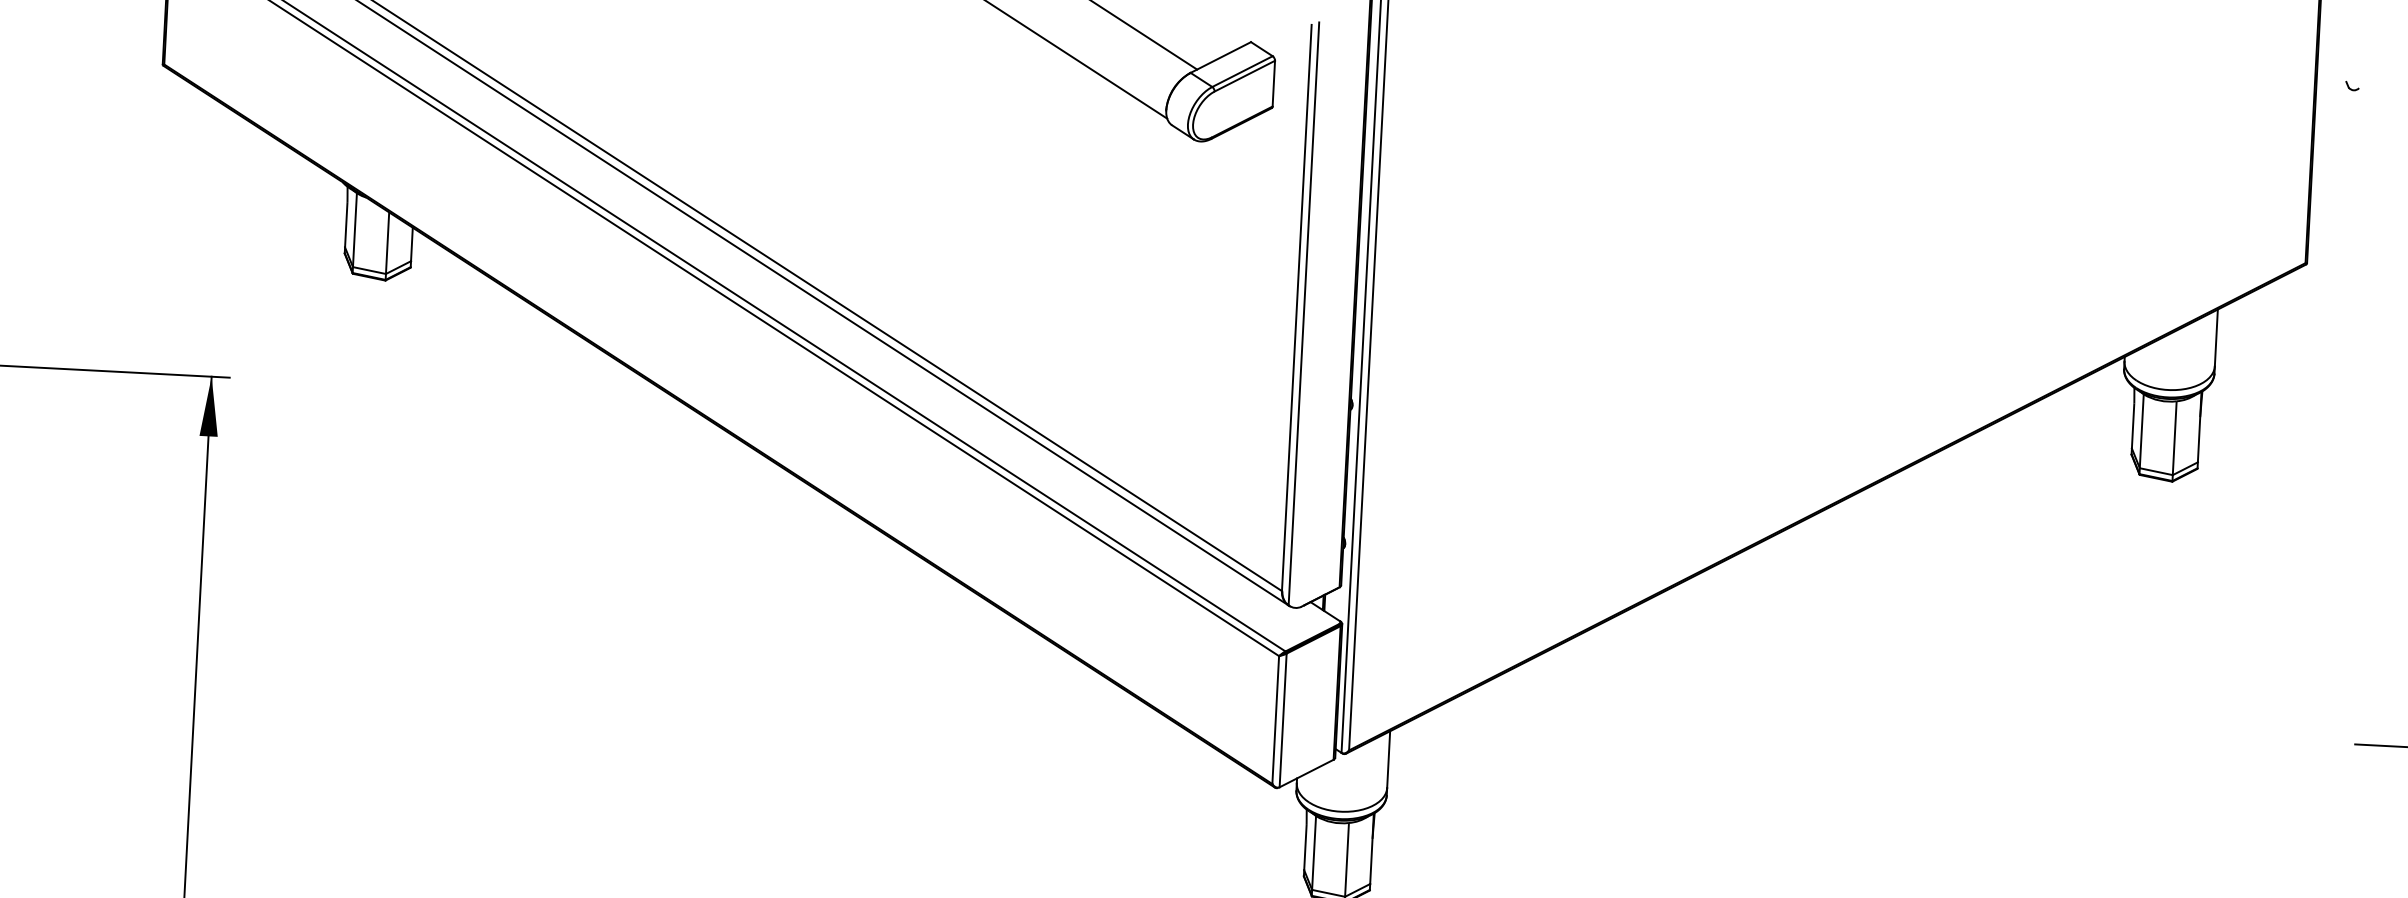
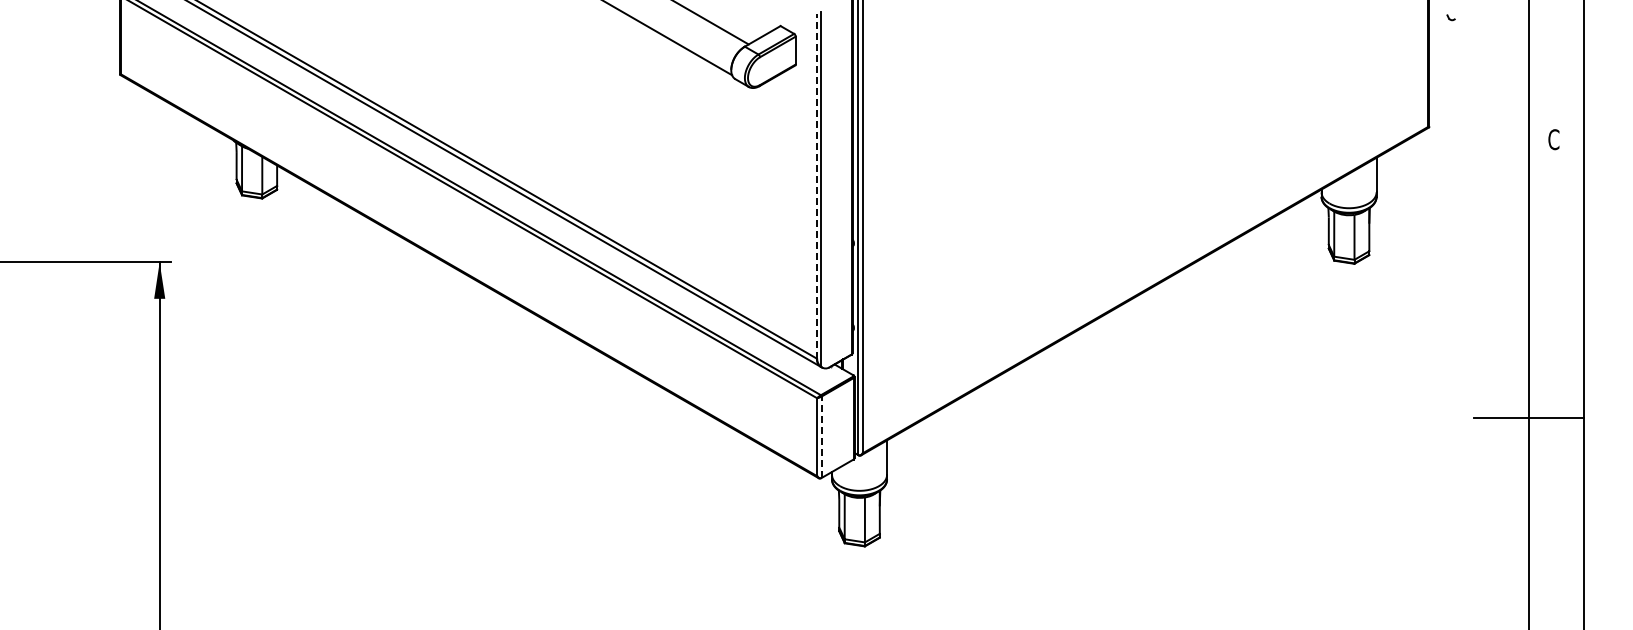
line: (1296, 306) -> (816, 185), solid -> dashed
line: (1282, 720) -> (821, 437), solid -> dashed

